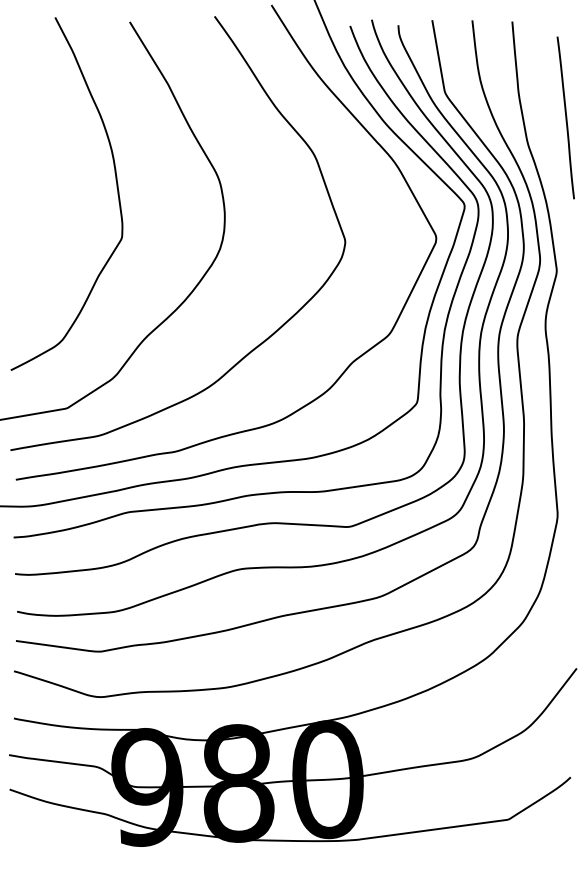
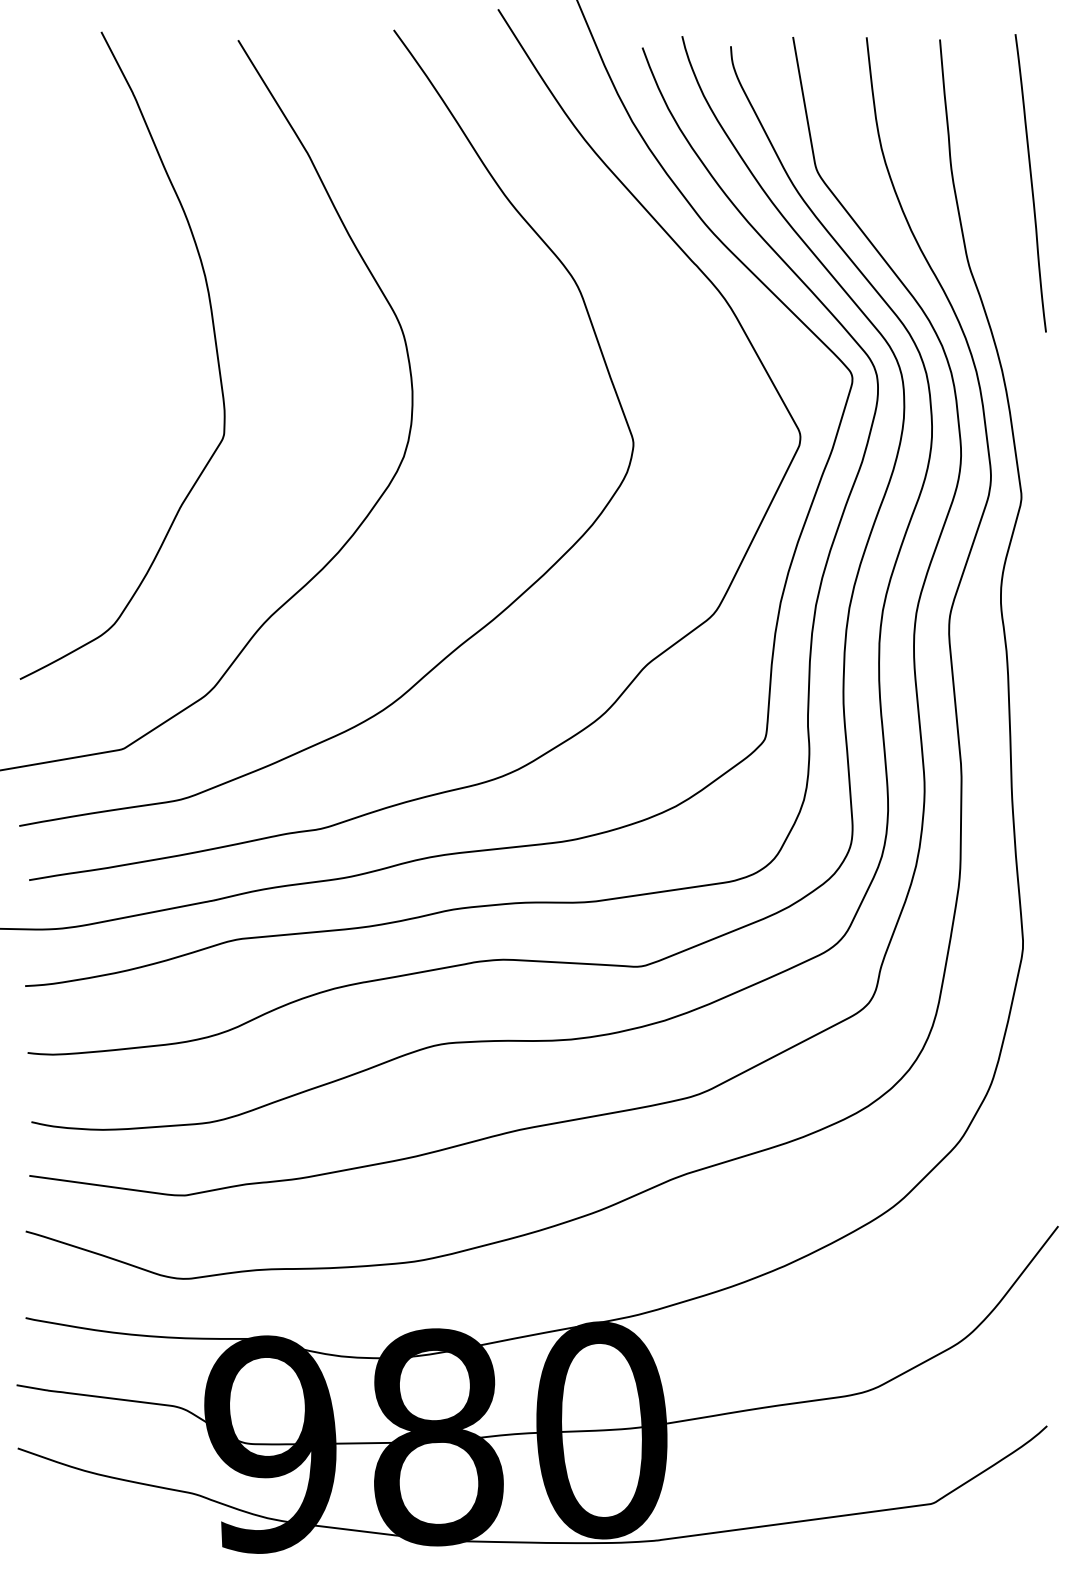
line: (565, 117) -> (1030, 182), moved

